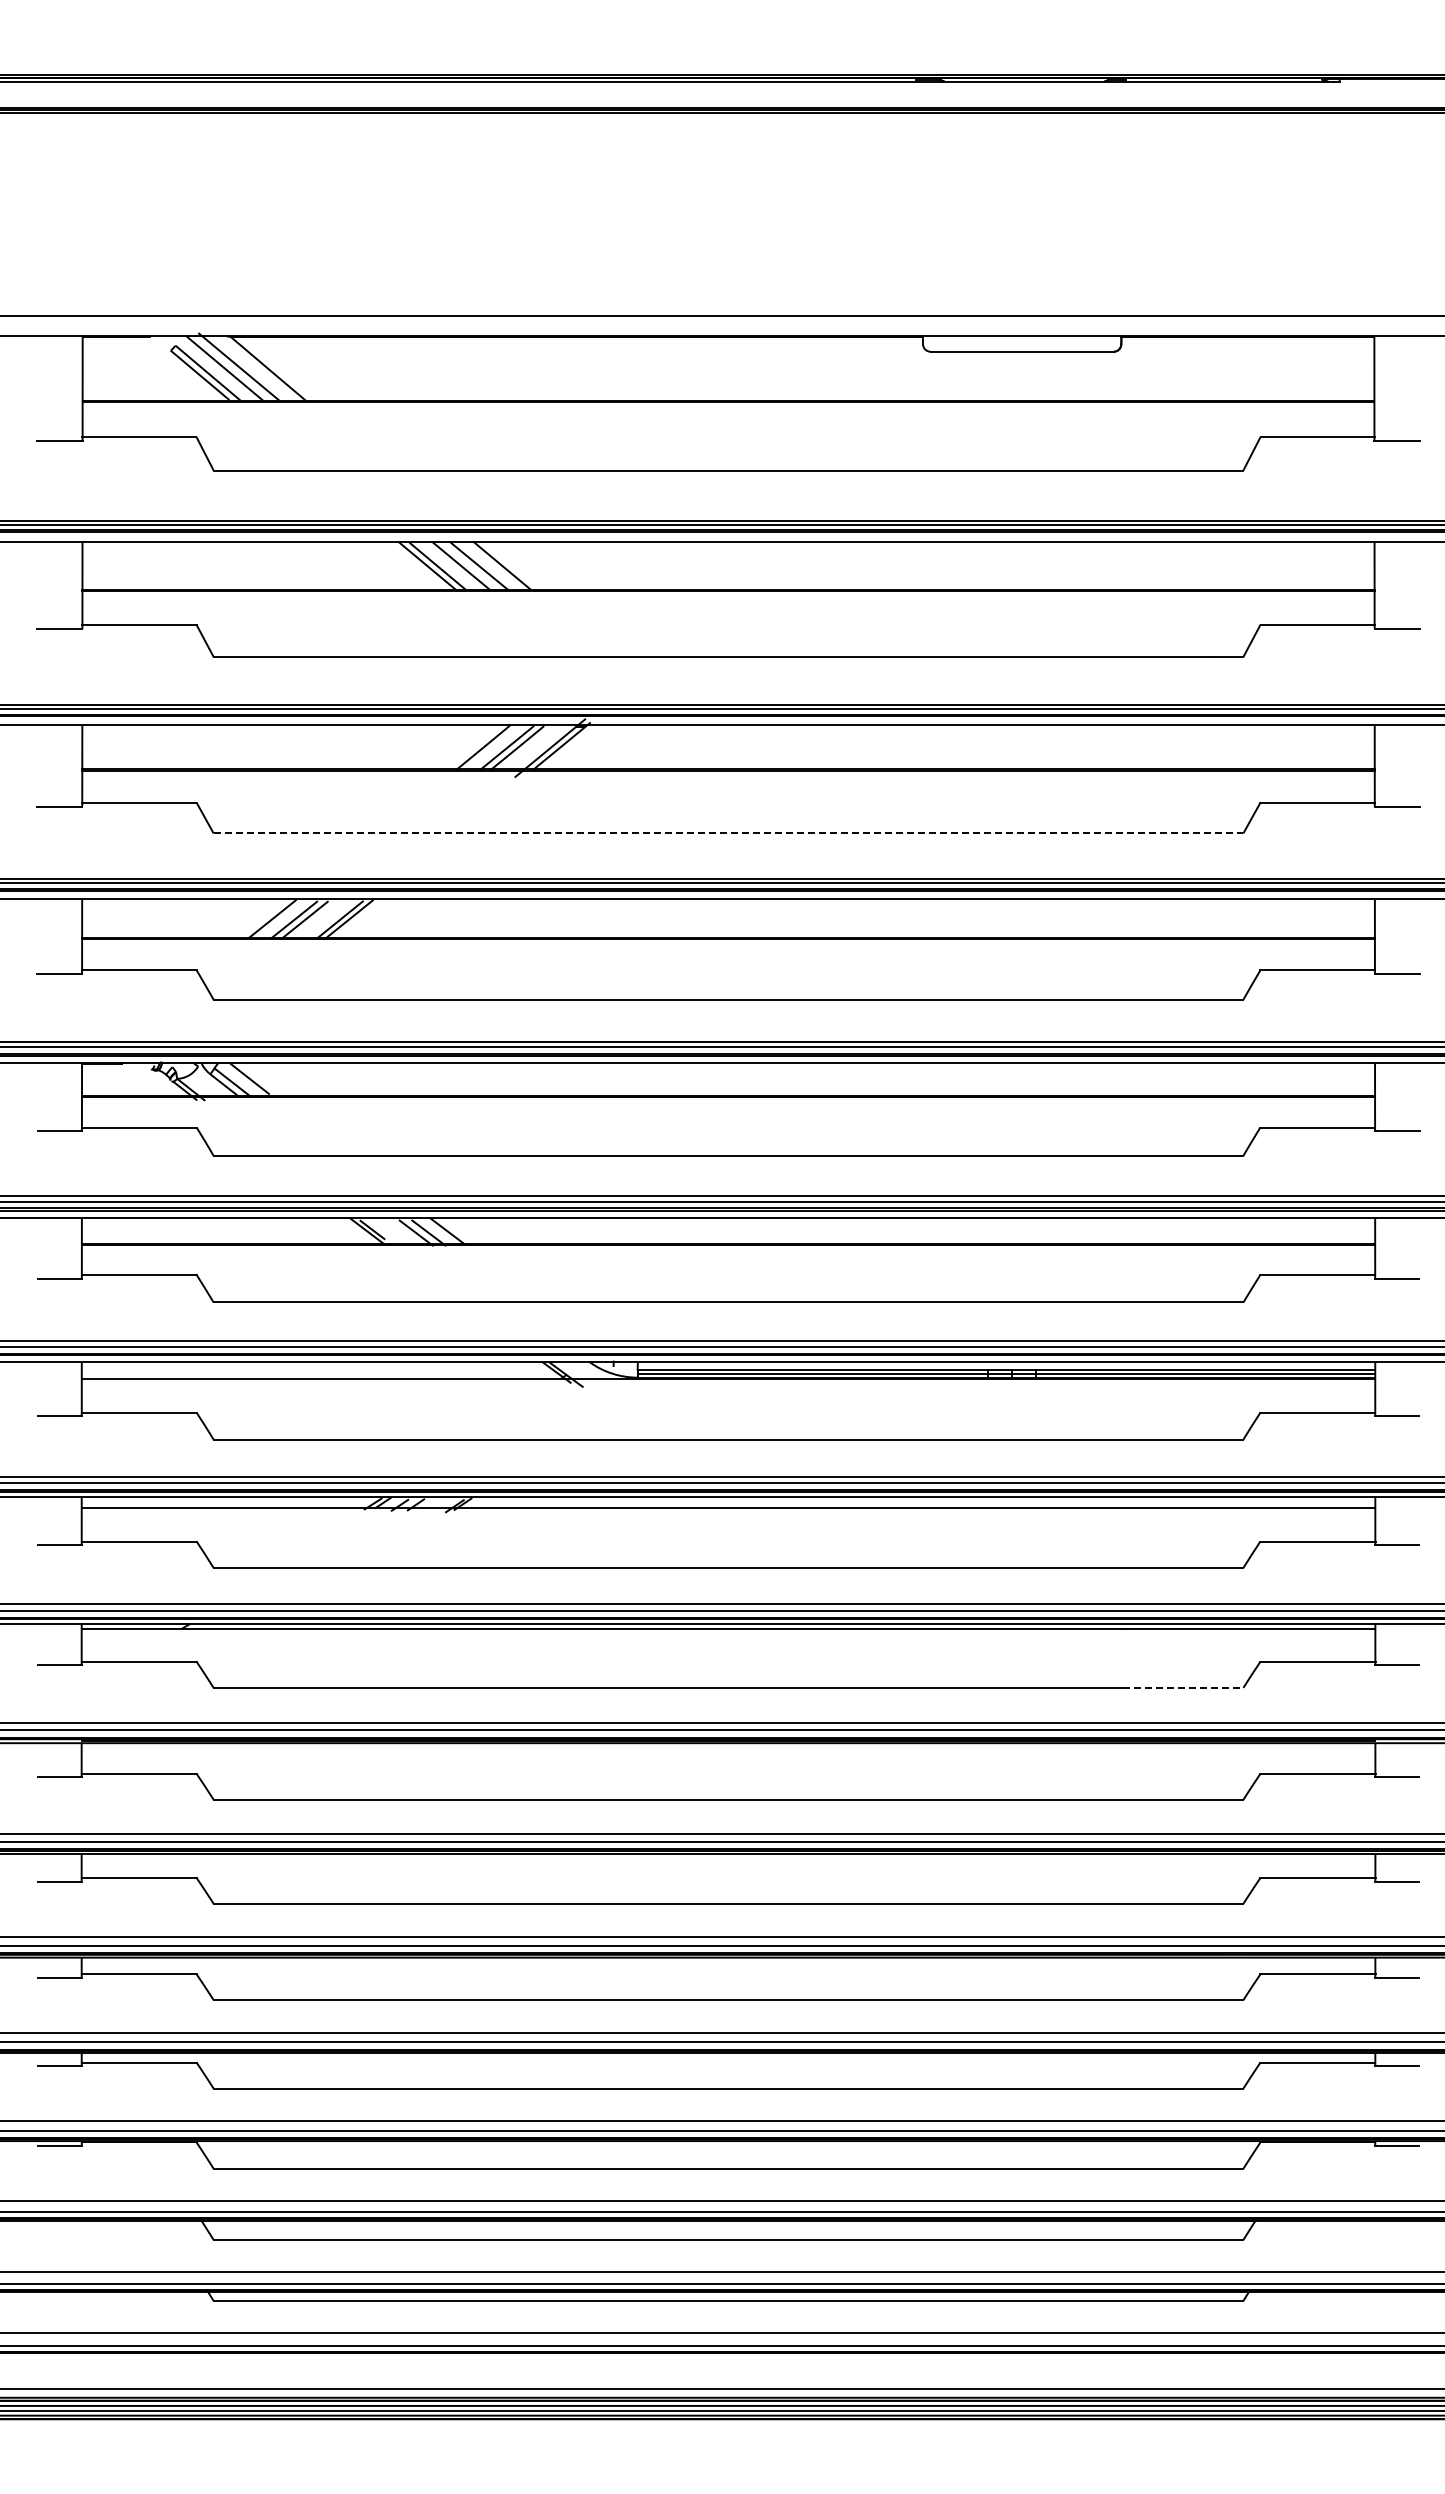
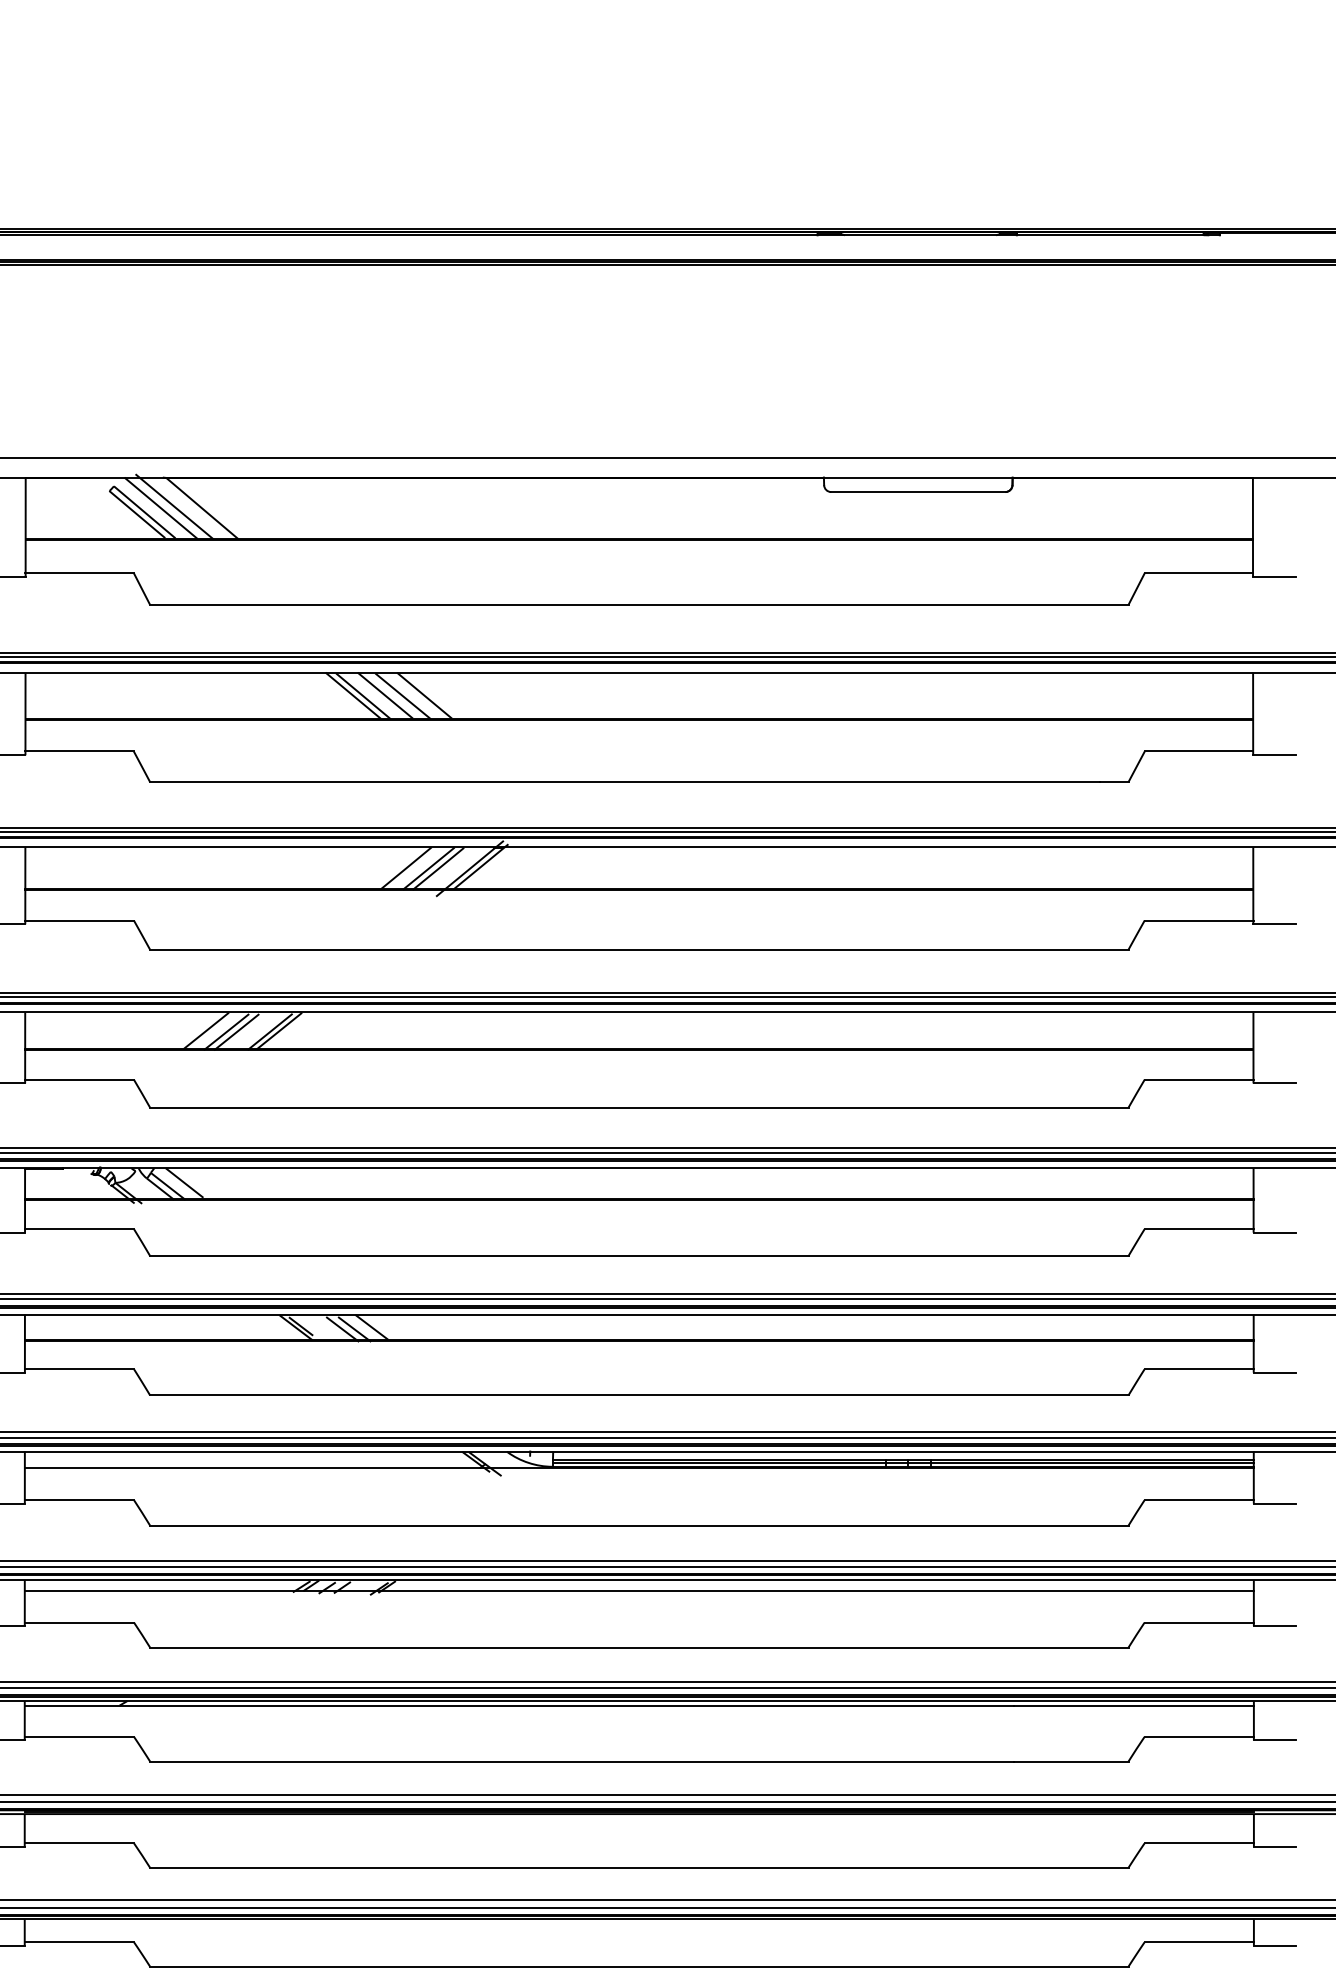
line: (728, 833) -> (639, 949), dashed -> solid
line: (1183, 1687) -> (1071, 1761), dashed -> solid

